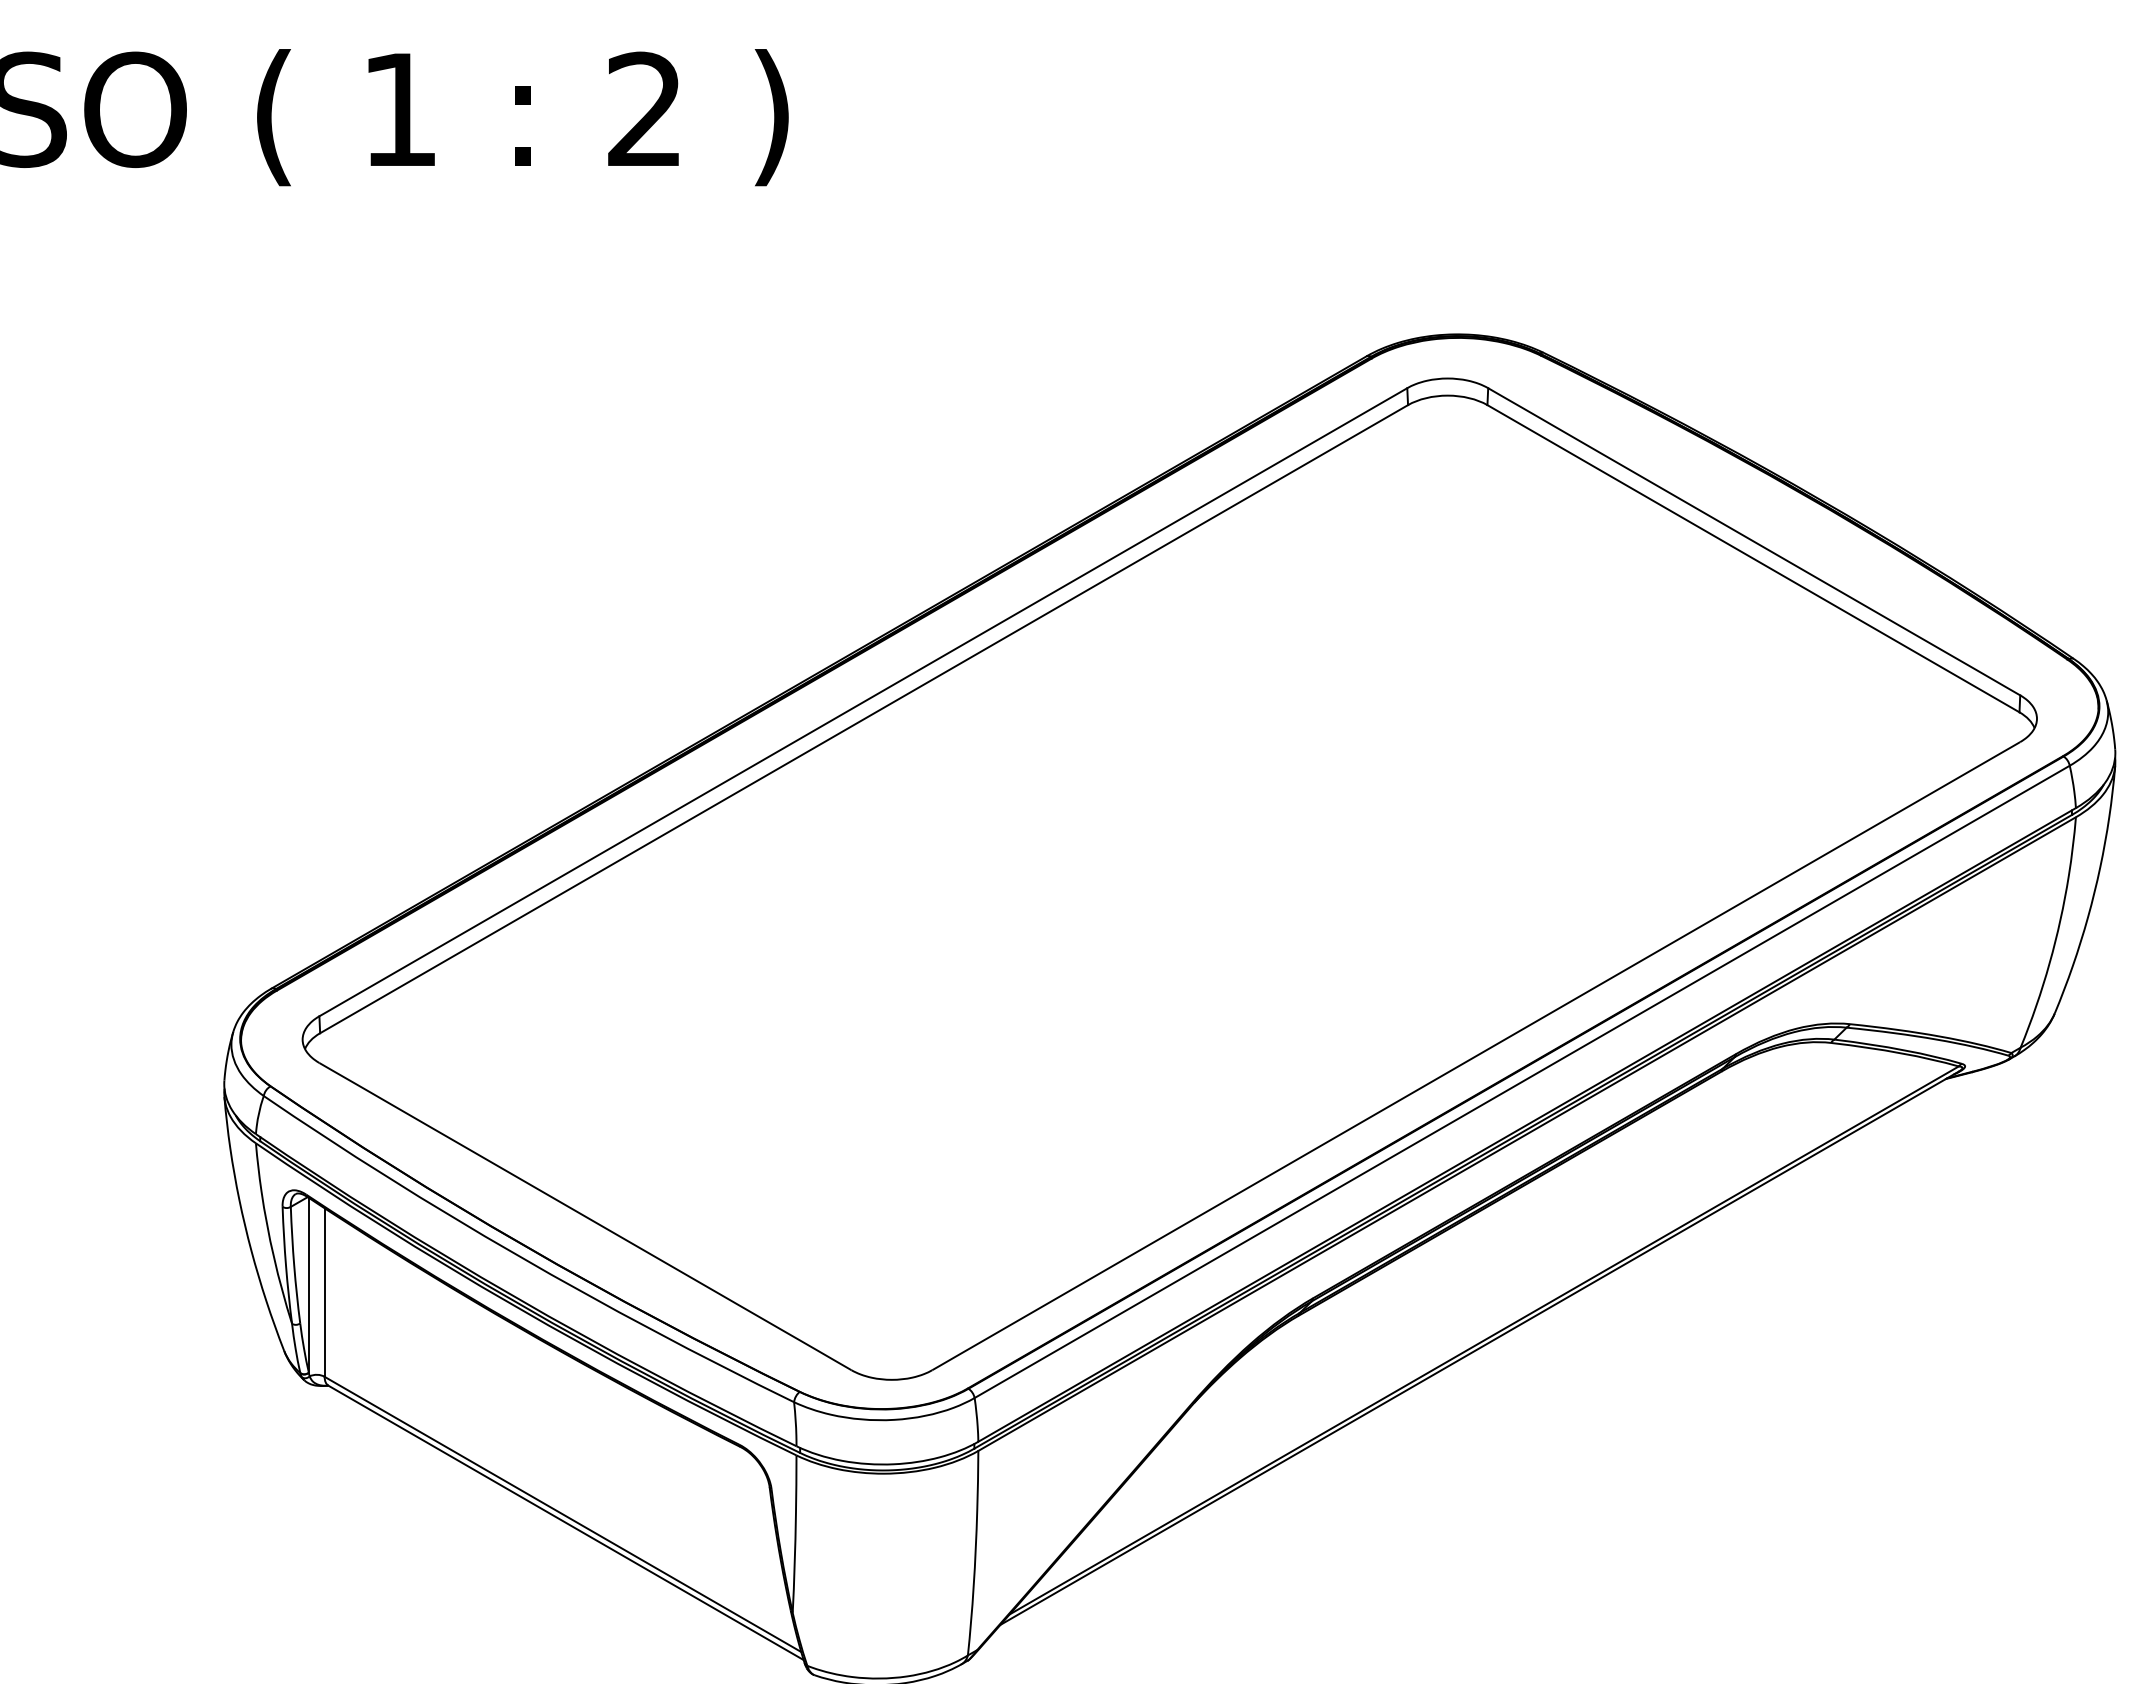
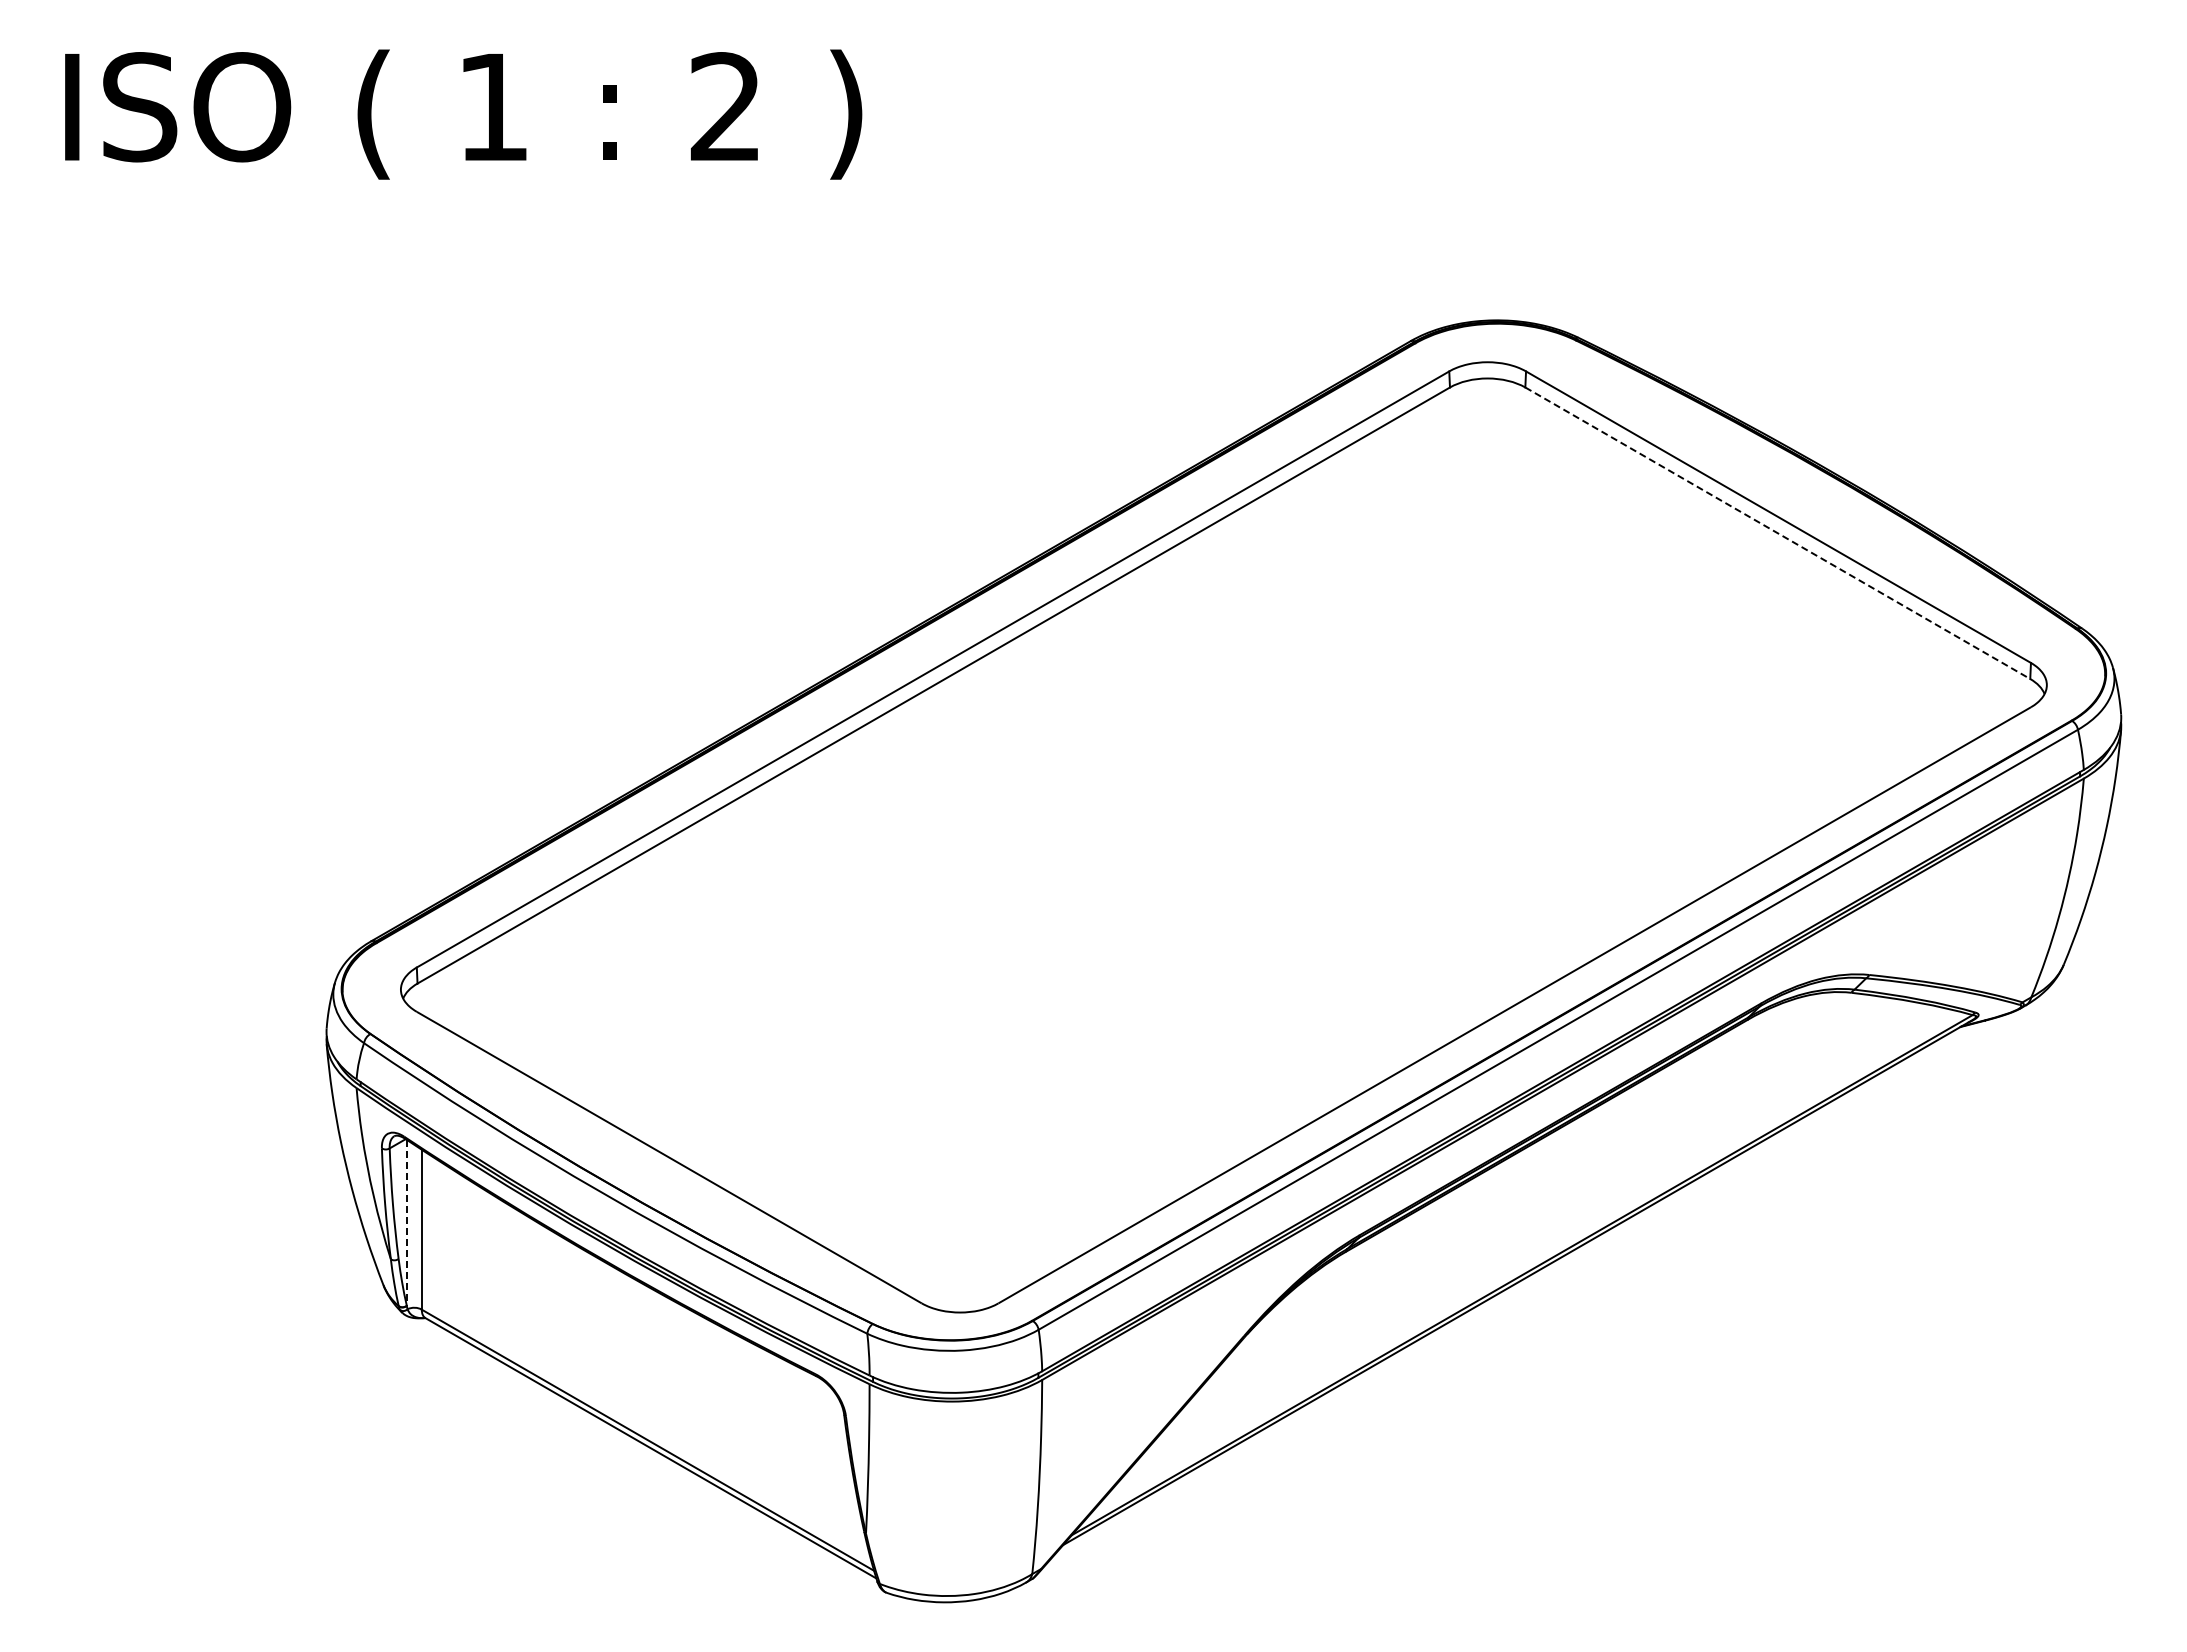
line: (1753, 558) -> (1777, 533), solid -> dashed
line: (308, 1284) -> (406, 1222), solid -> dashed

